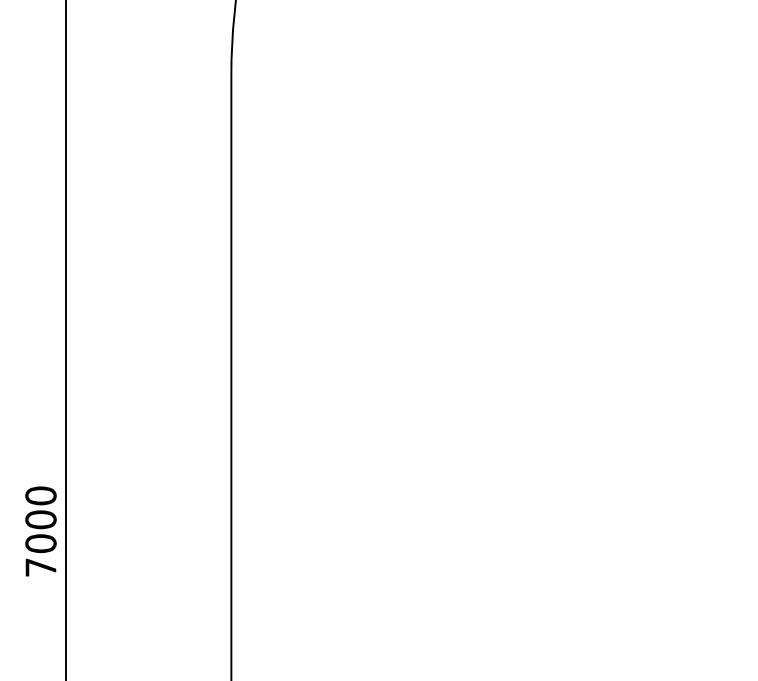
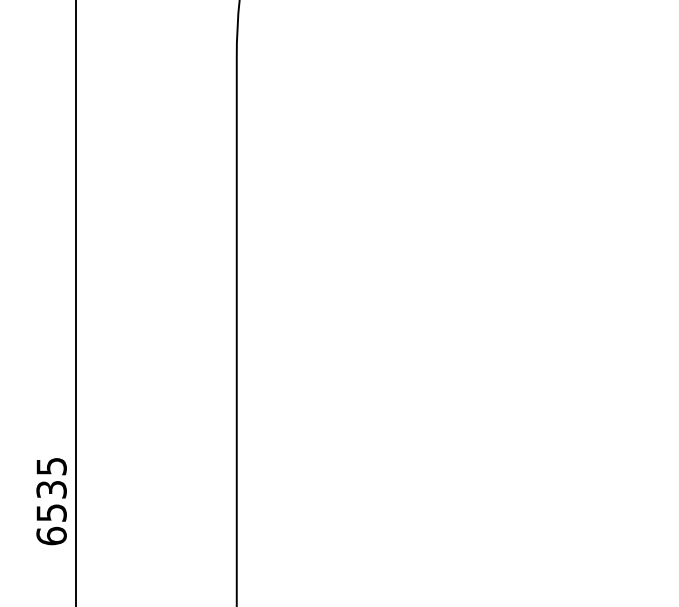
text: (40, 531) -> (51, 501), 7000 -> 6535

